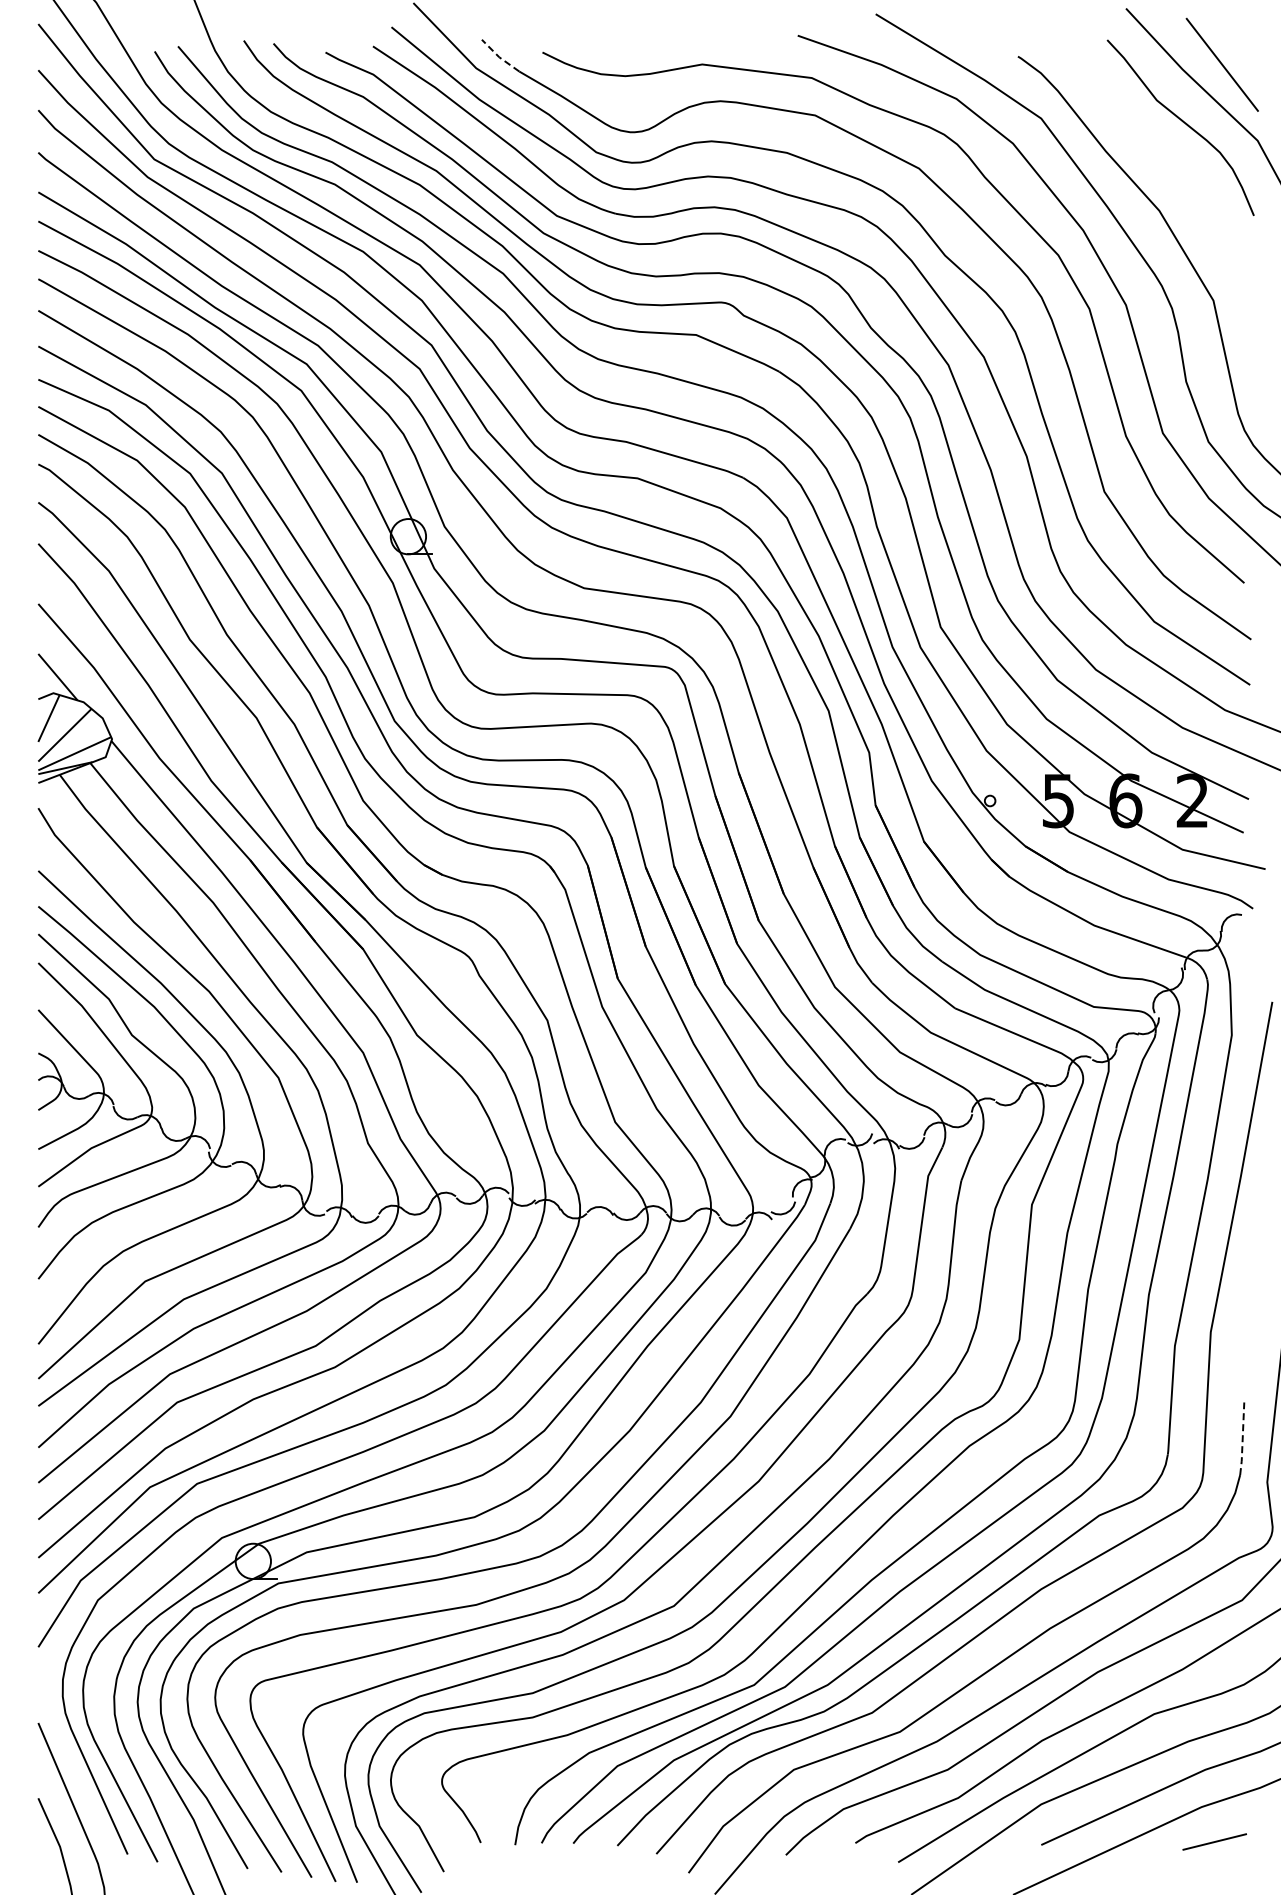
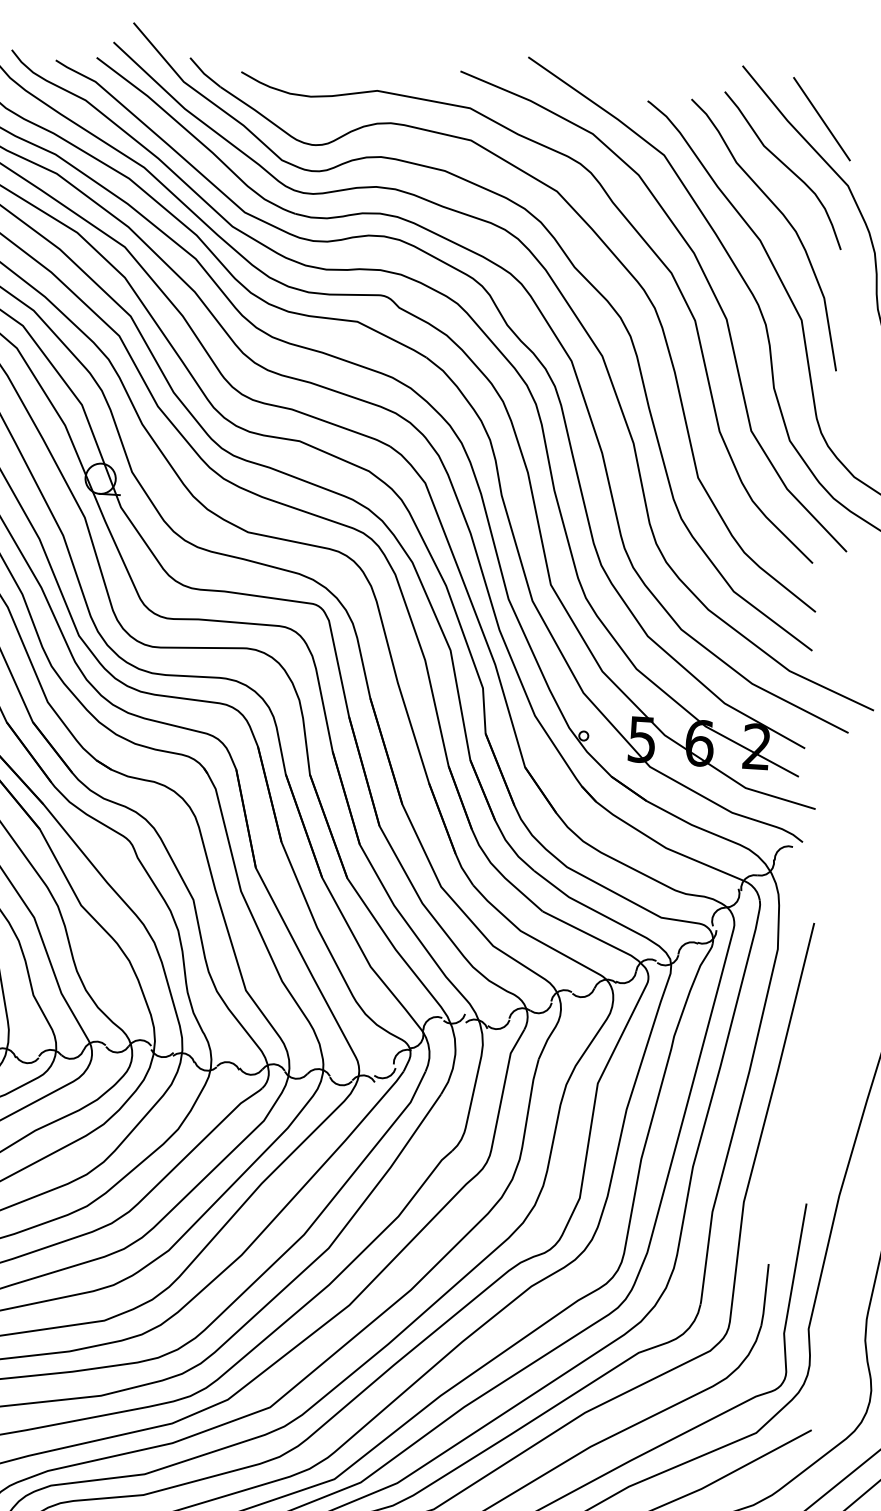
line: (499, 57) -> (204, 73), dashed -> solid
curve: (1186, 183) -> (784, 218), added
line: (1242, 1439) -> (765, 1295), dashed -> solid

